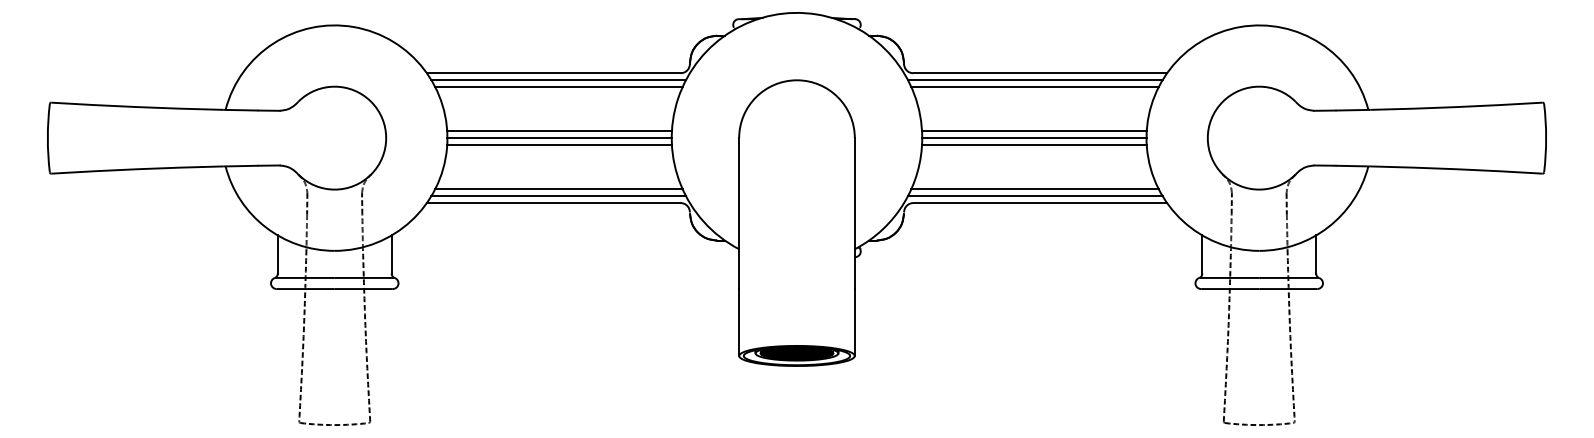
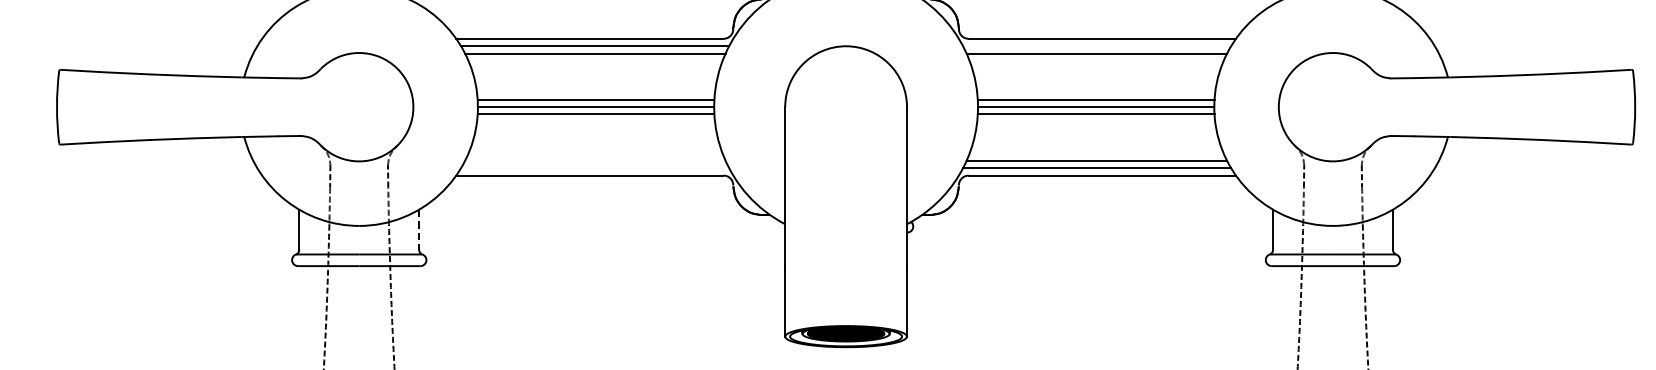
line: (1034, 80) -> (1096, 46), removed
line: (558, 189) -> (594, 161), removed
line: (558, 196) -> (594, 168), removed
line: (391, 255) -> (419, 230), solid -> dashed

